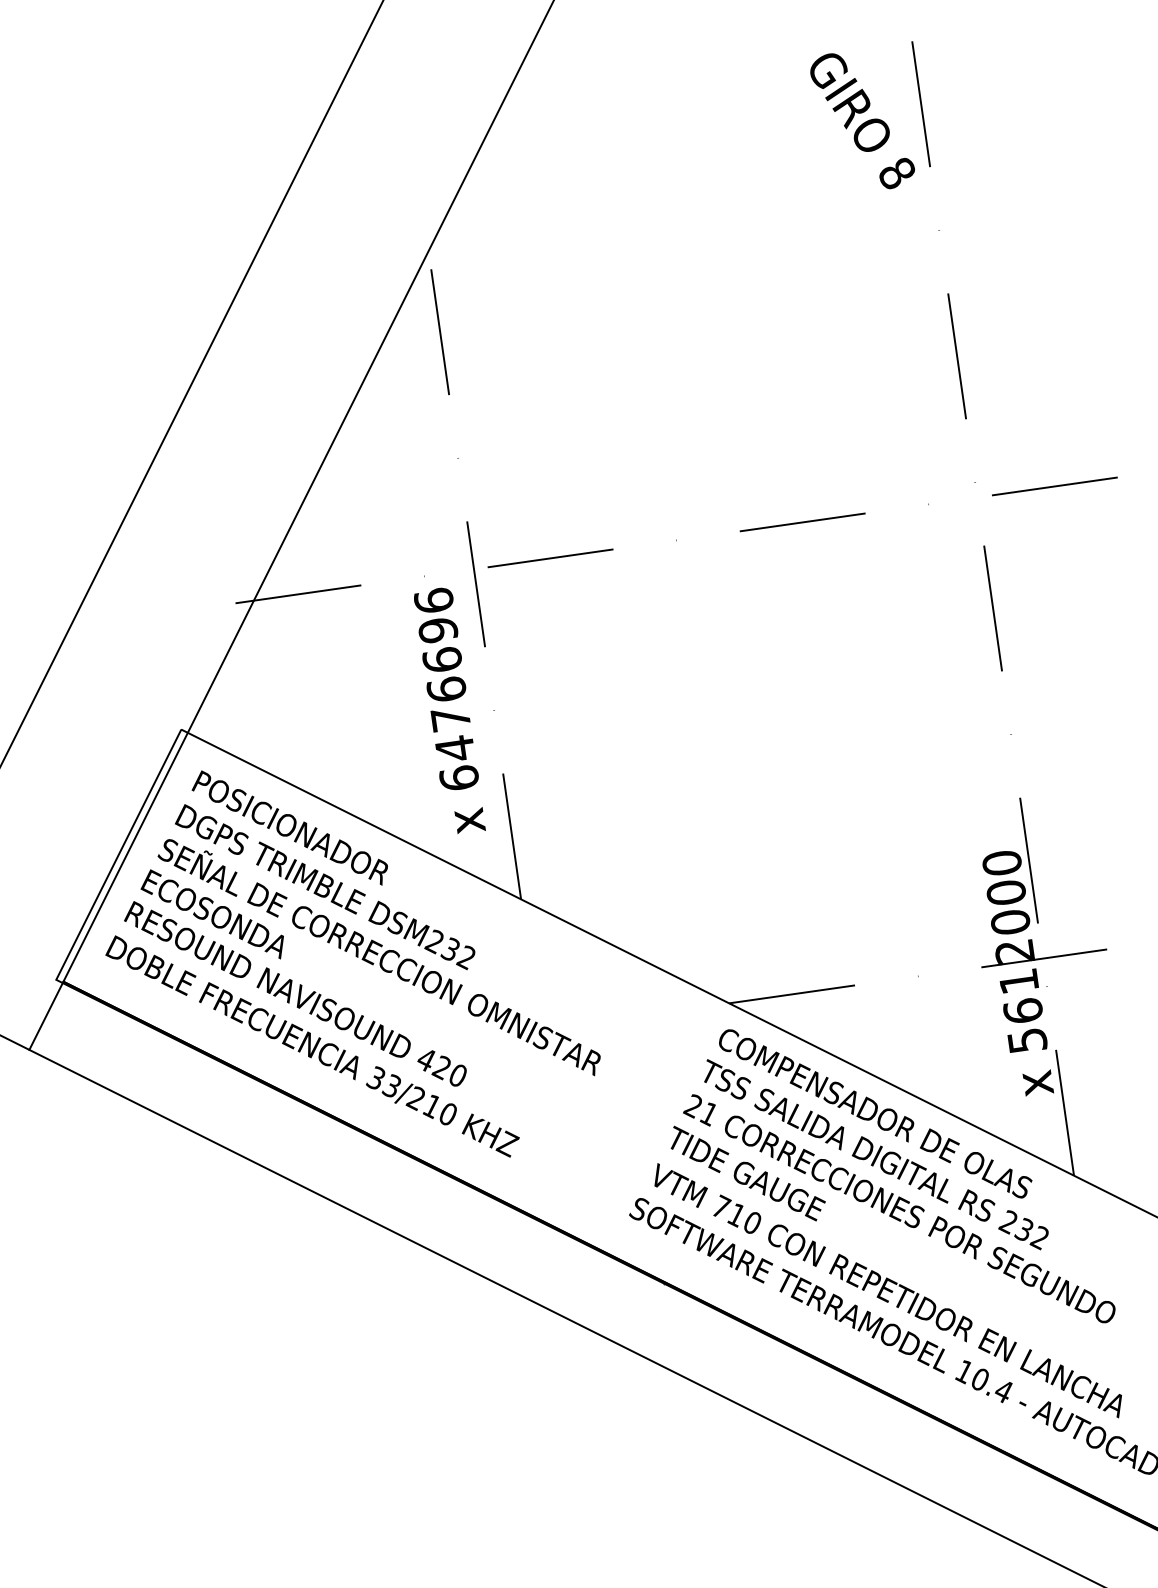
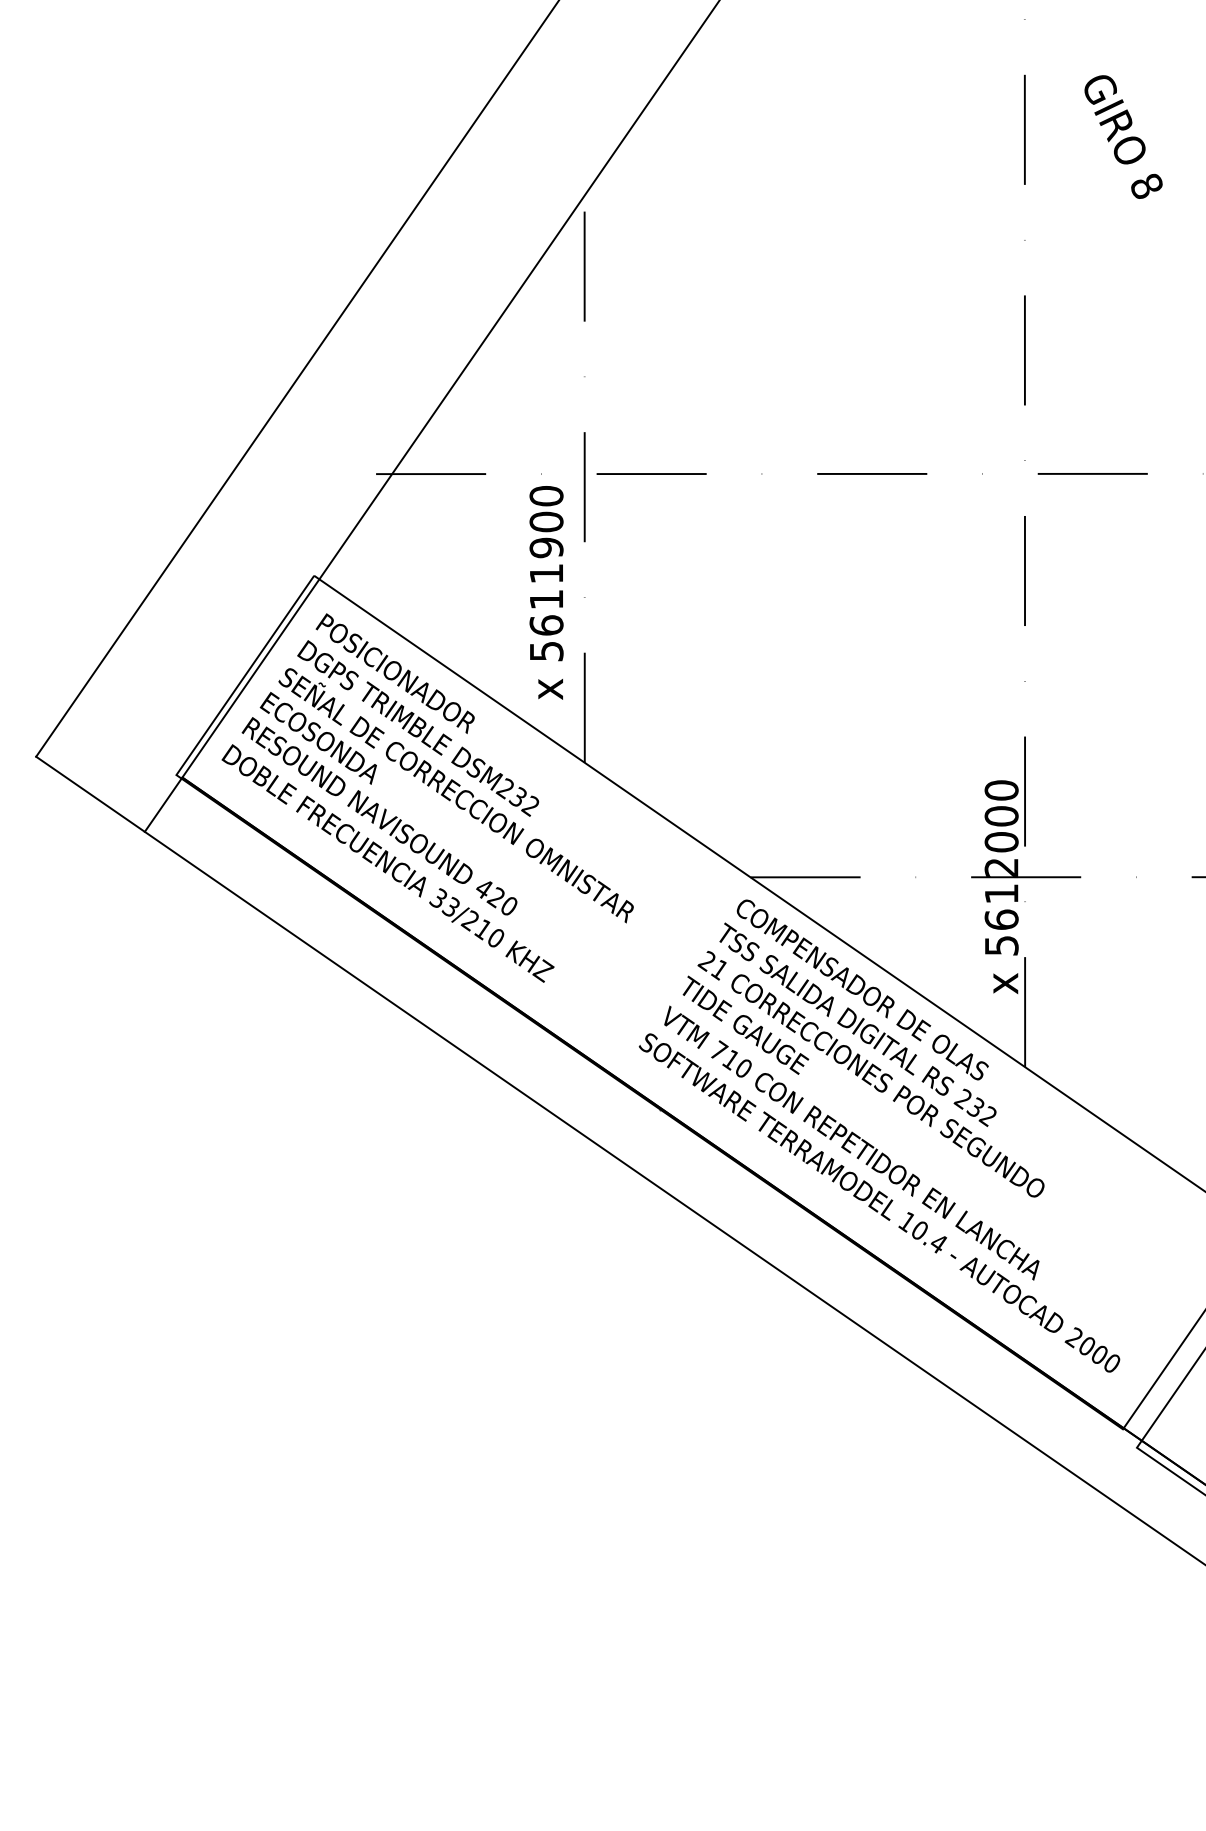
text: (862, 120) -> (1123, 136), moved
text: (446, 689) -> (546, 573), 6476696 -> 5611900

